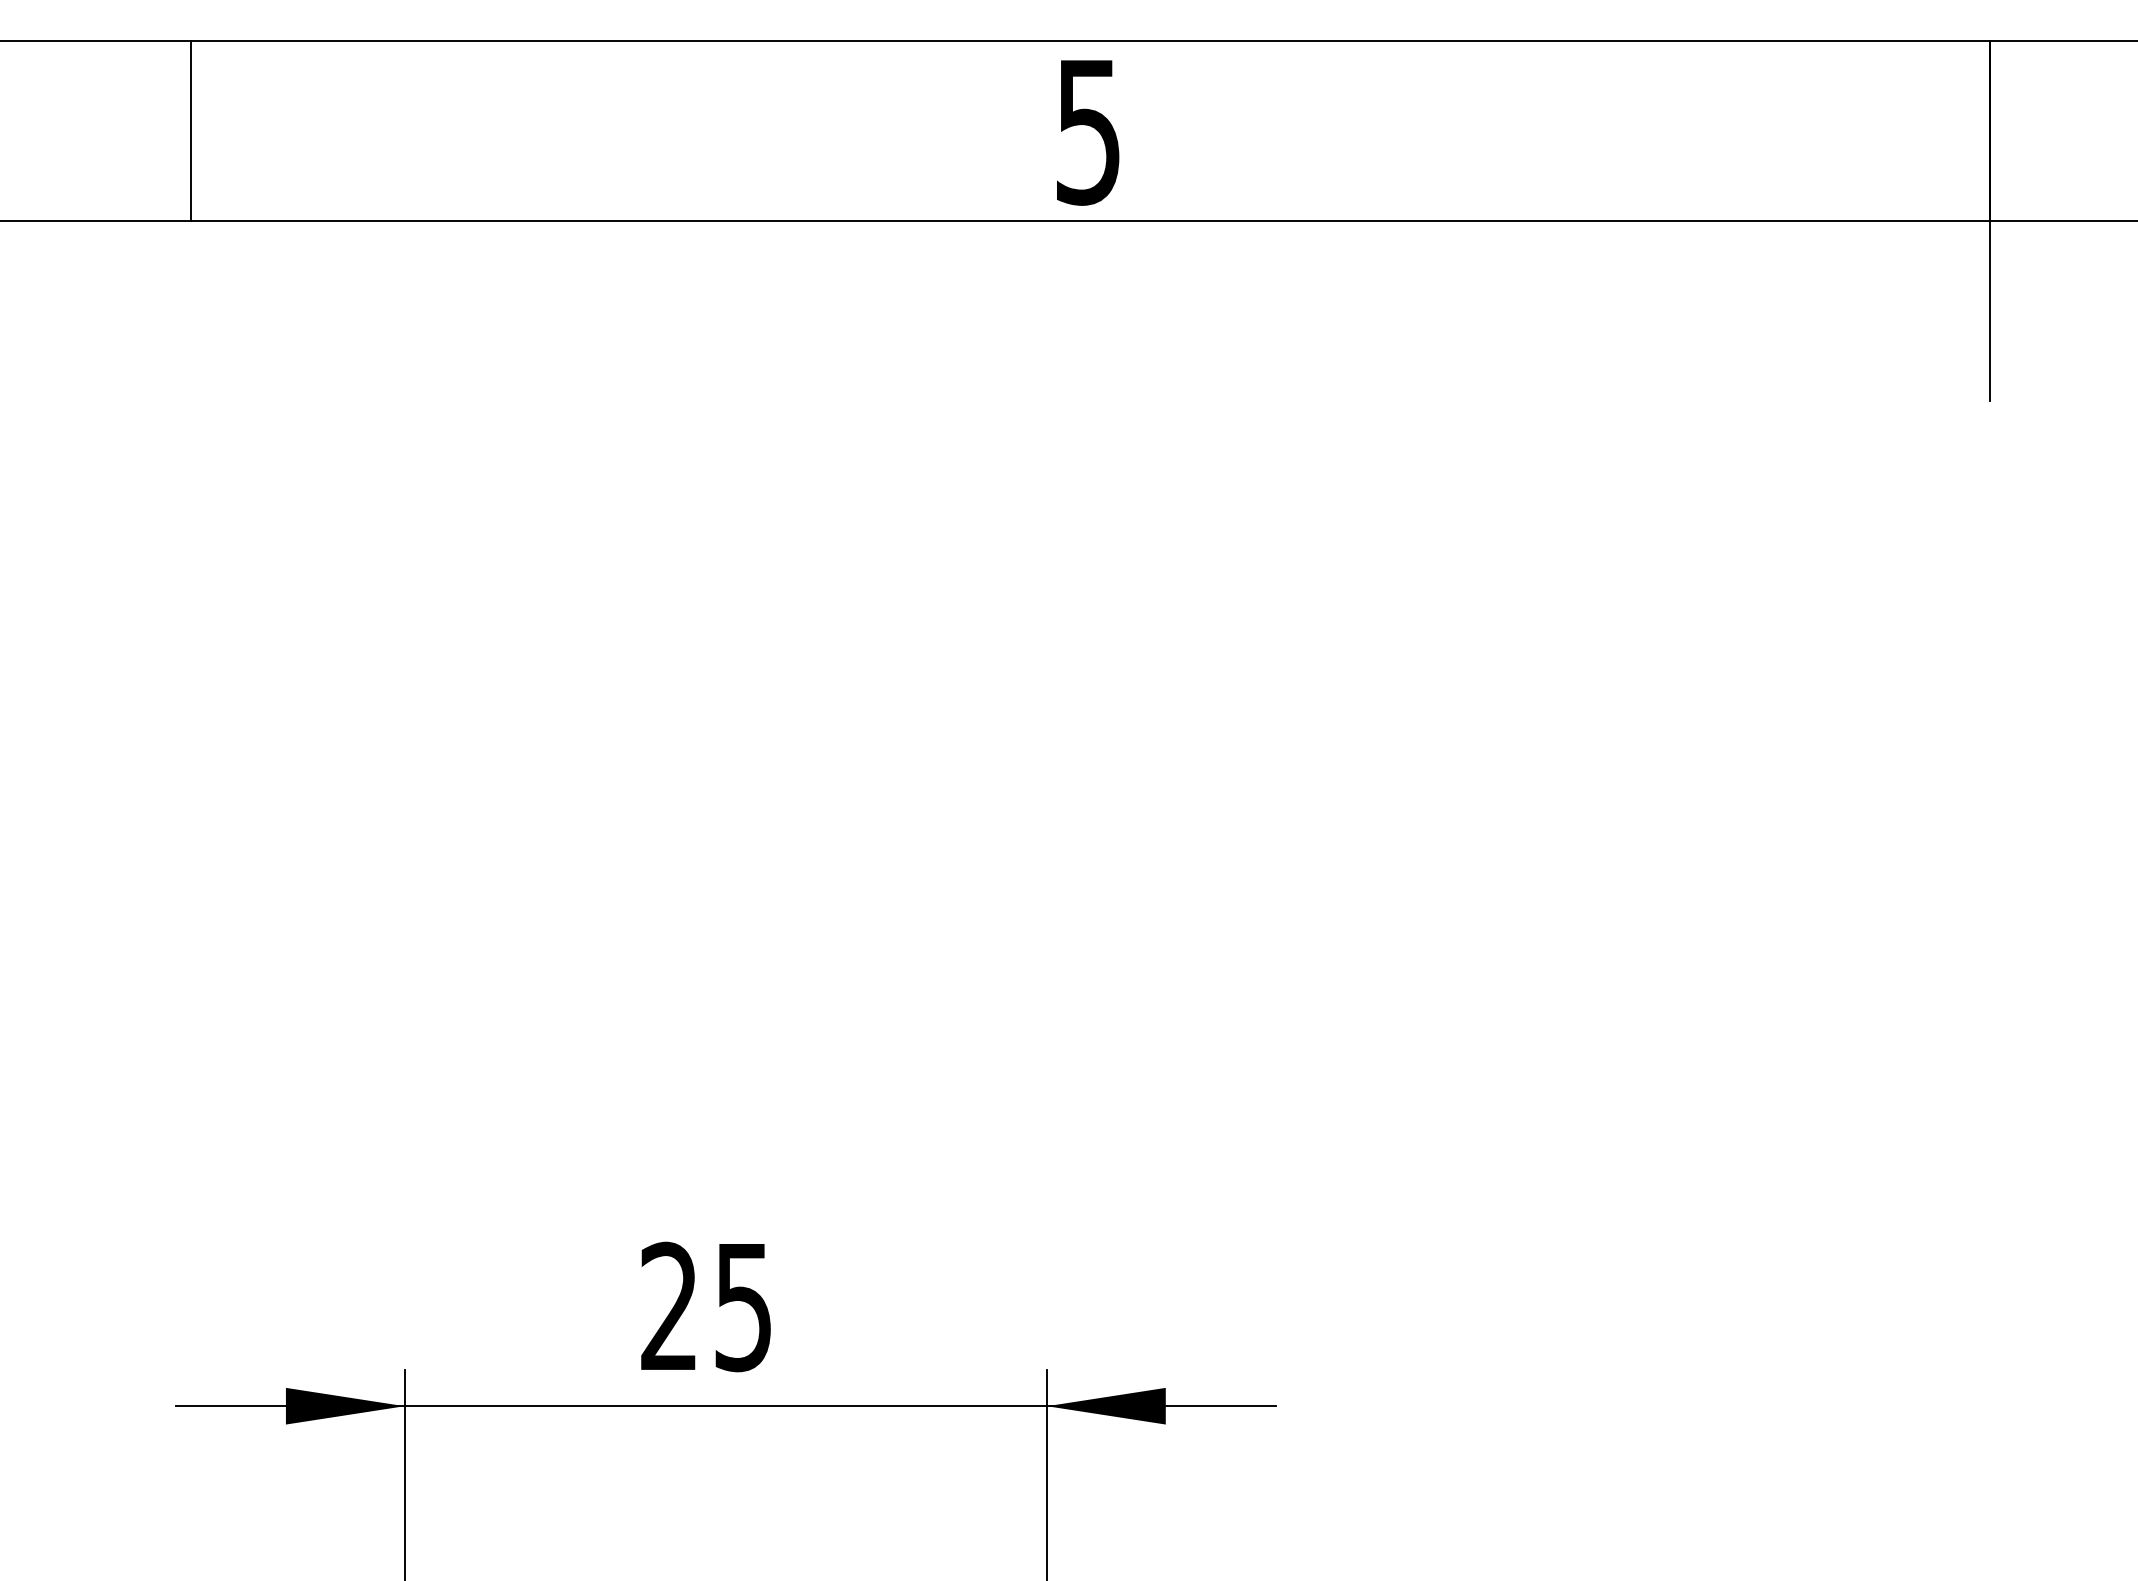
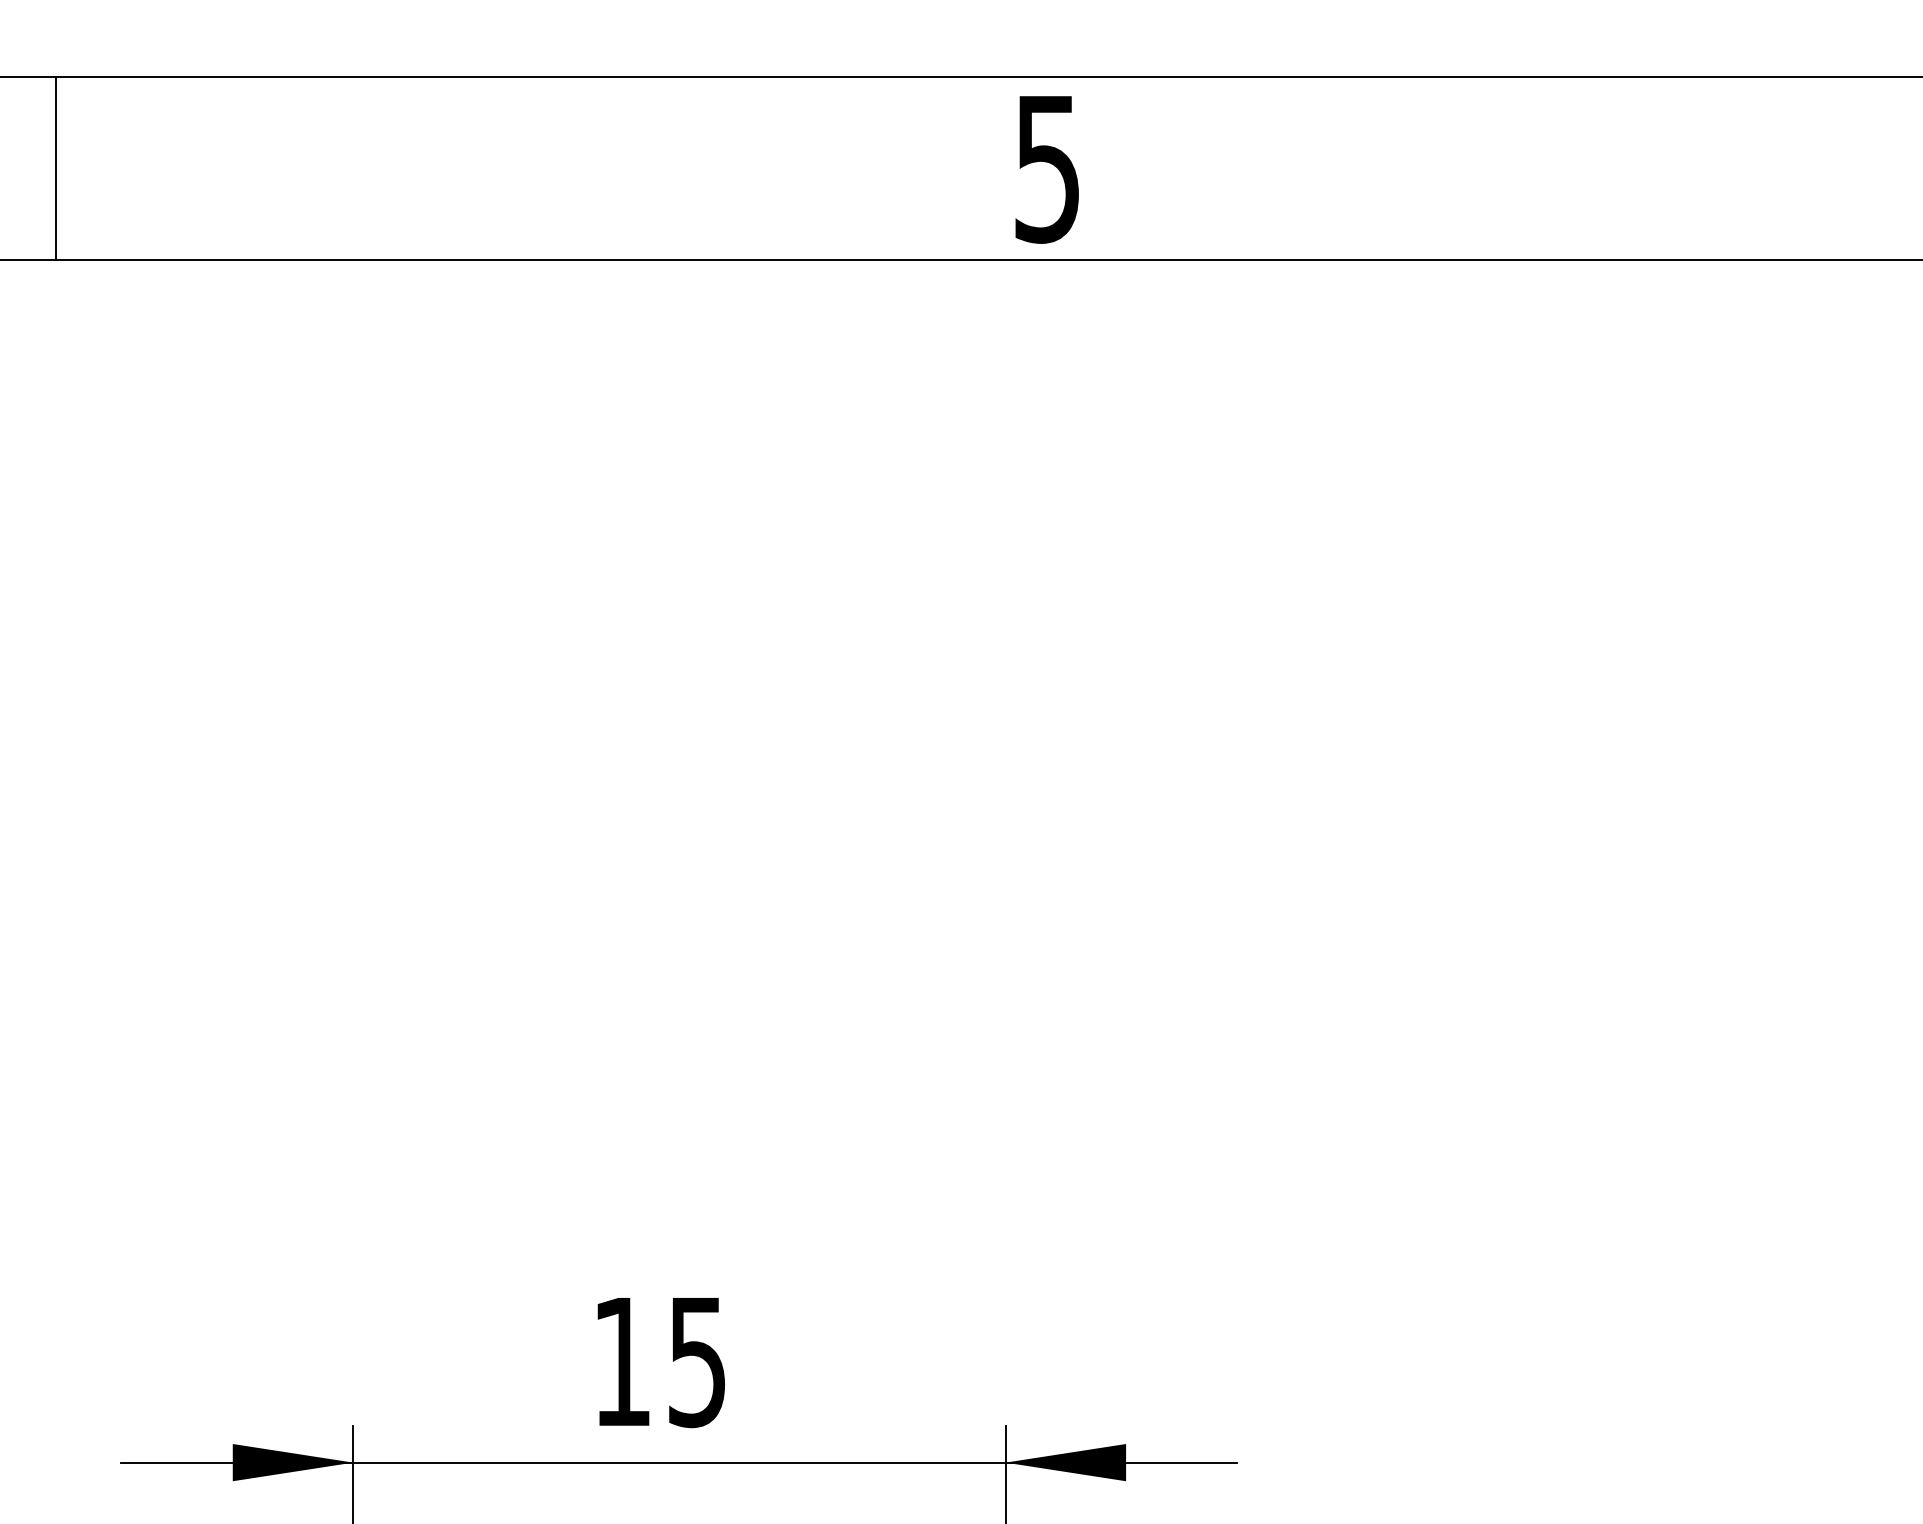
line: (190, 131) -> (55, 168), moved
text: (668, 1305) -> (621, 1360), 25 -> 15

